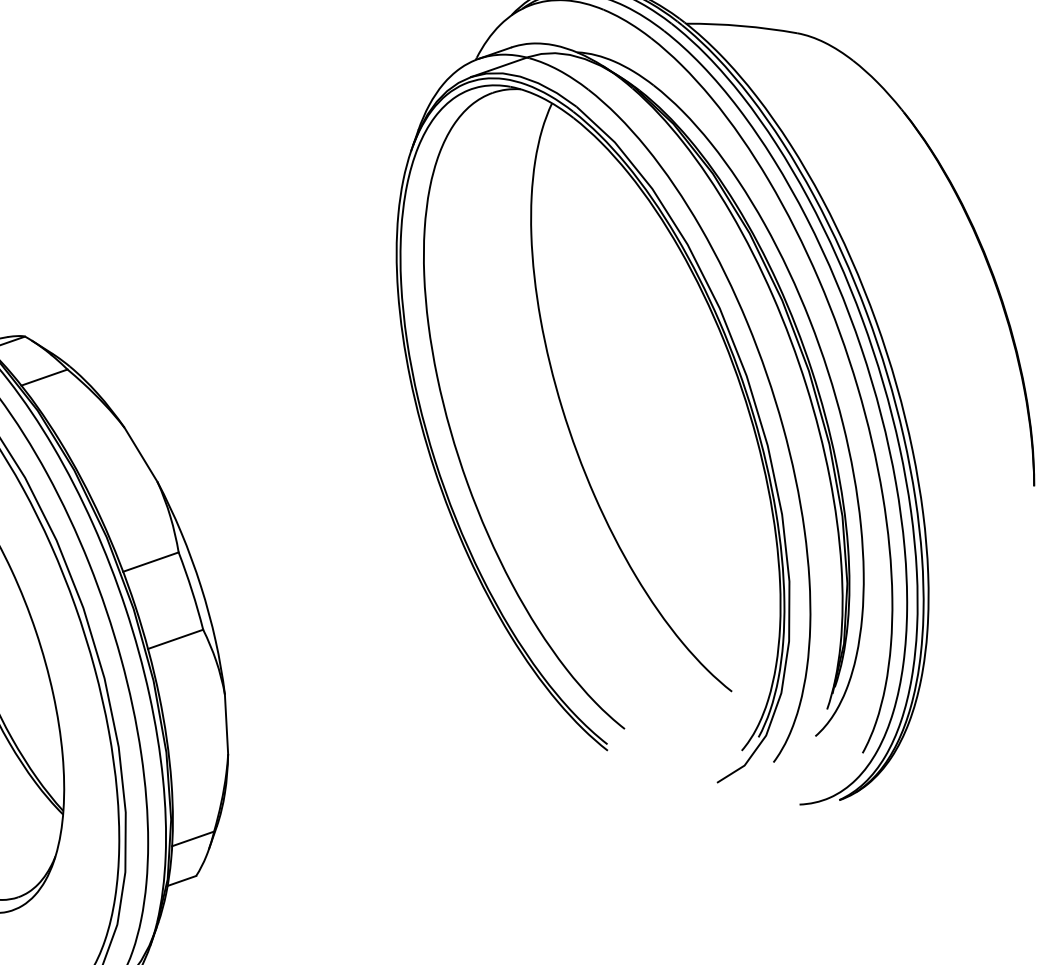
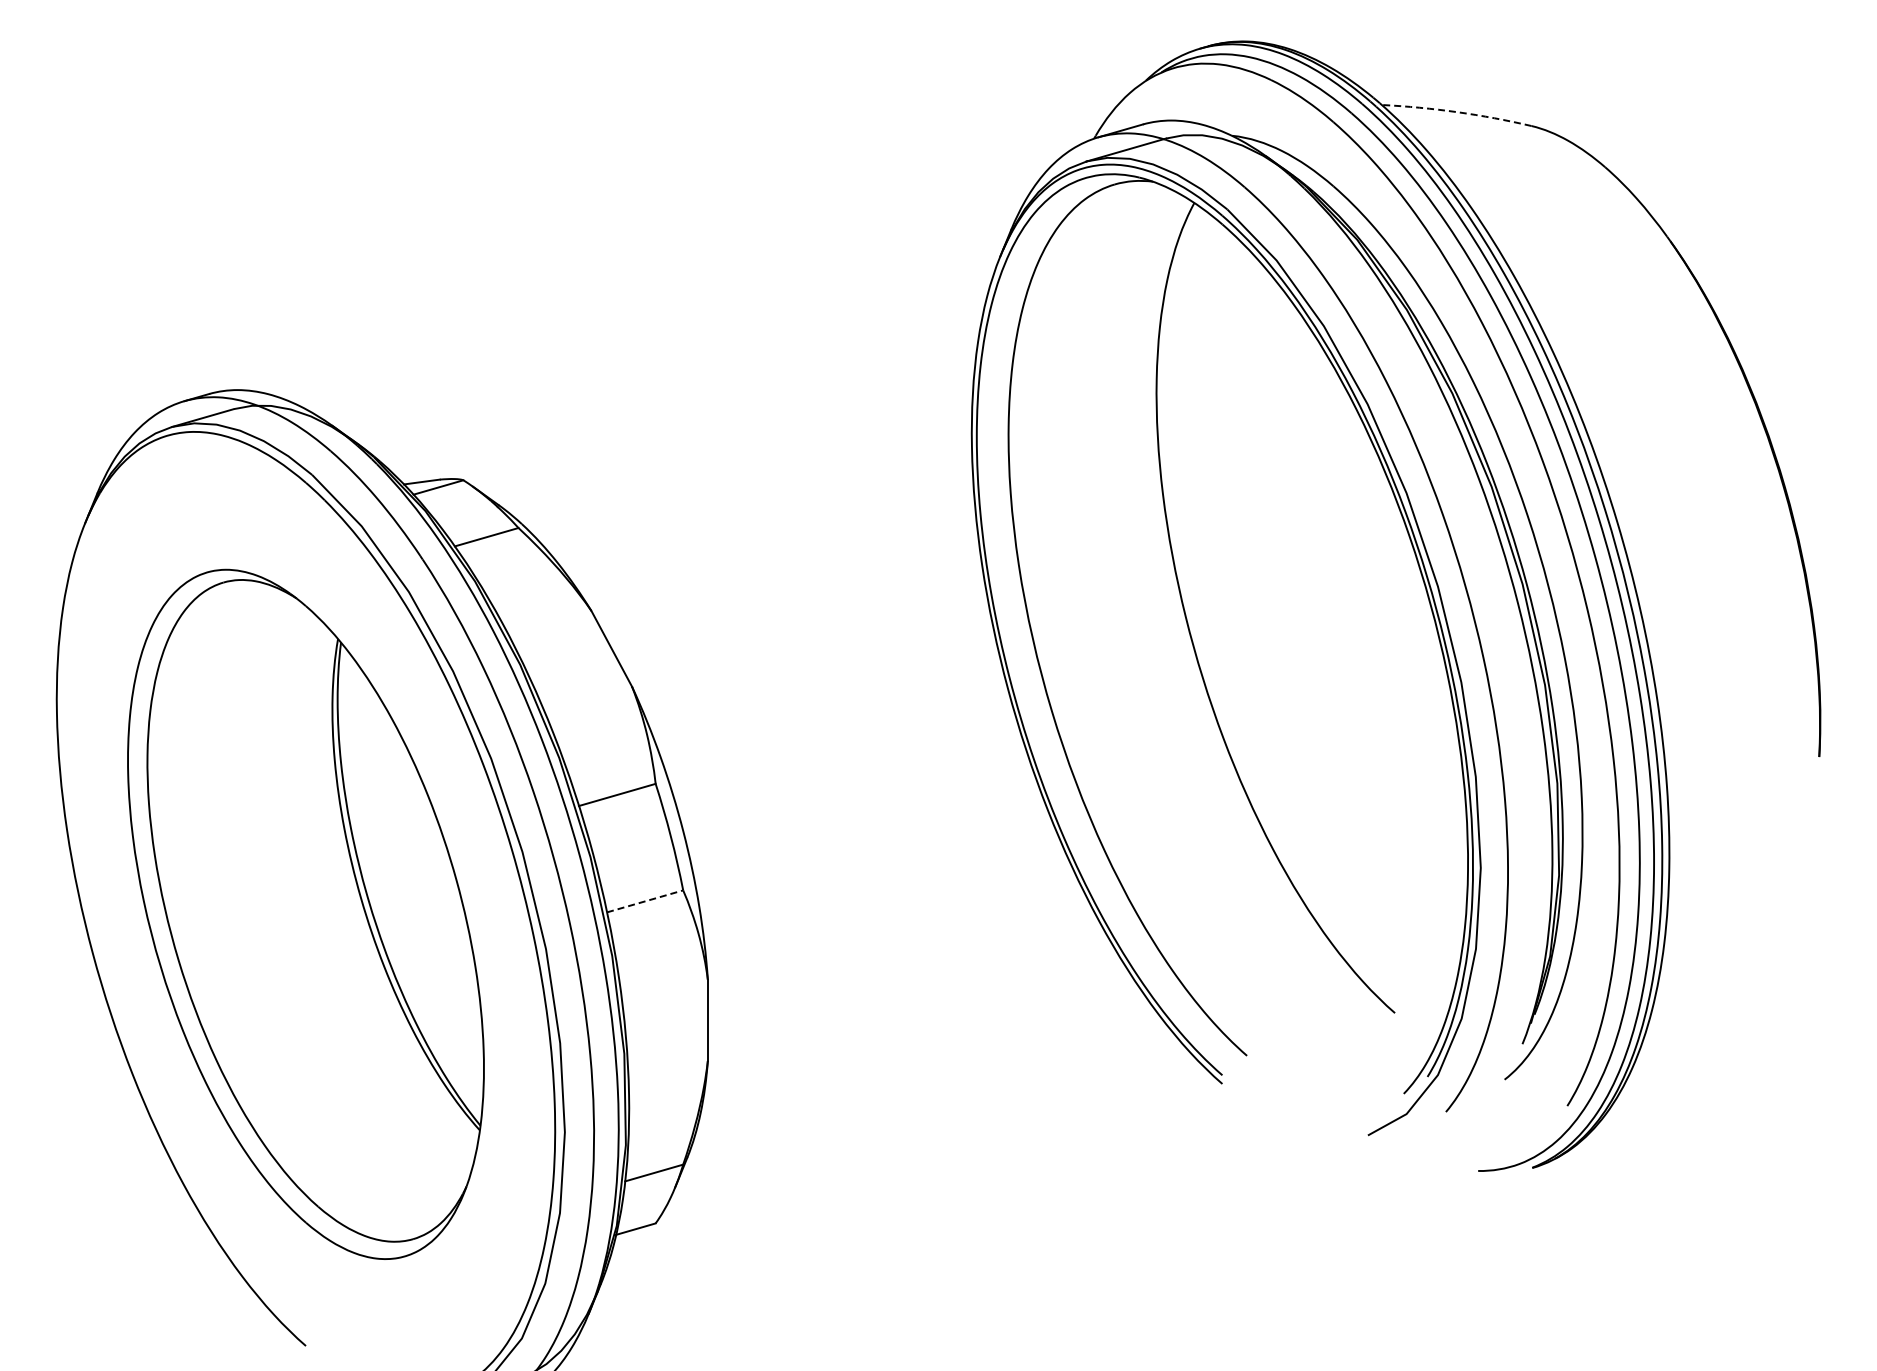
arc: (742, 26) -> (1457, 112), solid -> dashed
line: (175, 639) -> (645, 901), solid -> dashed

